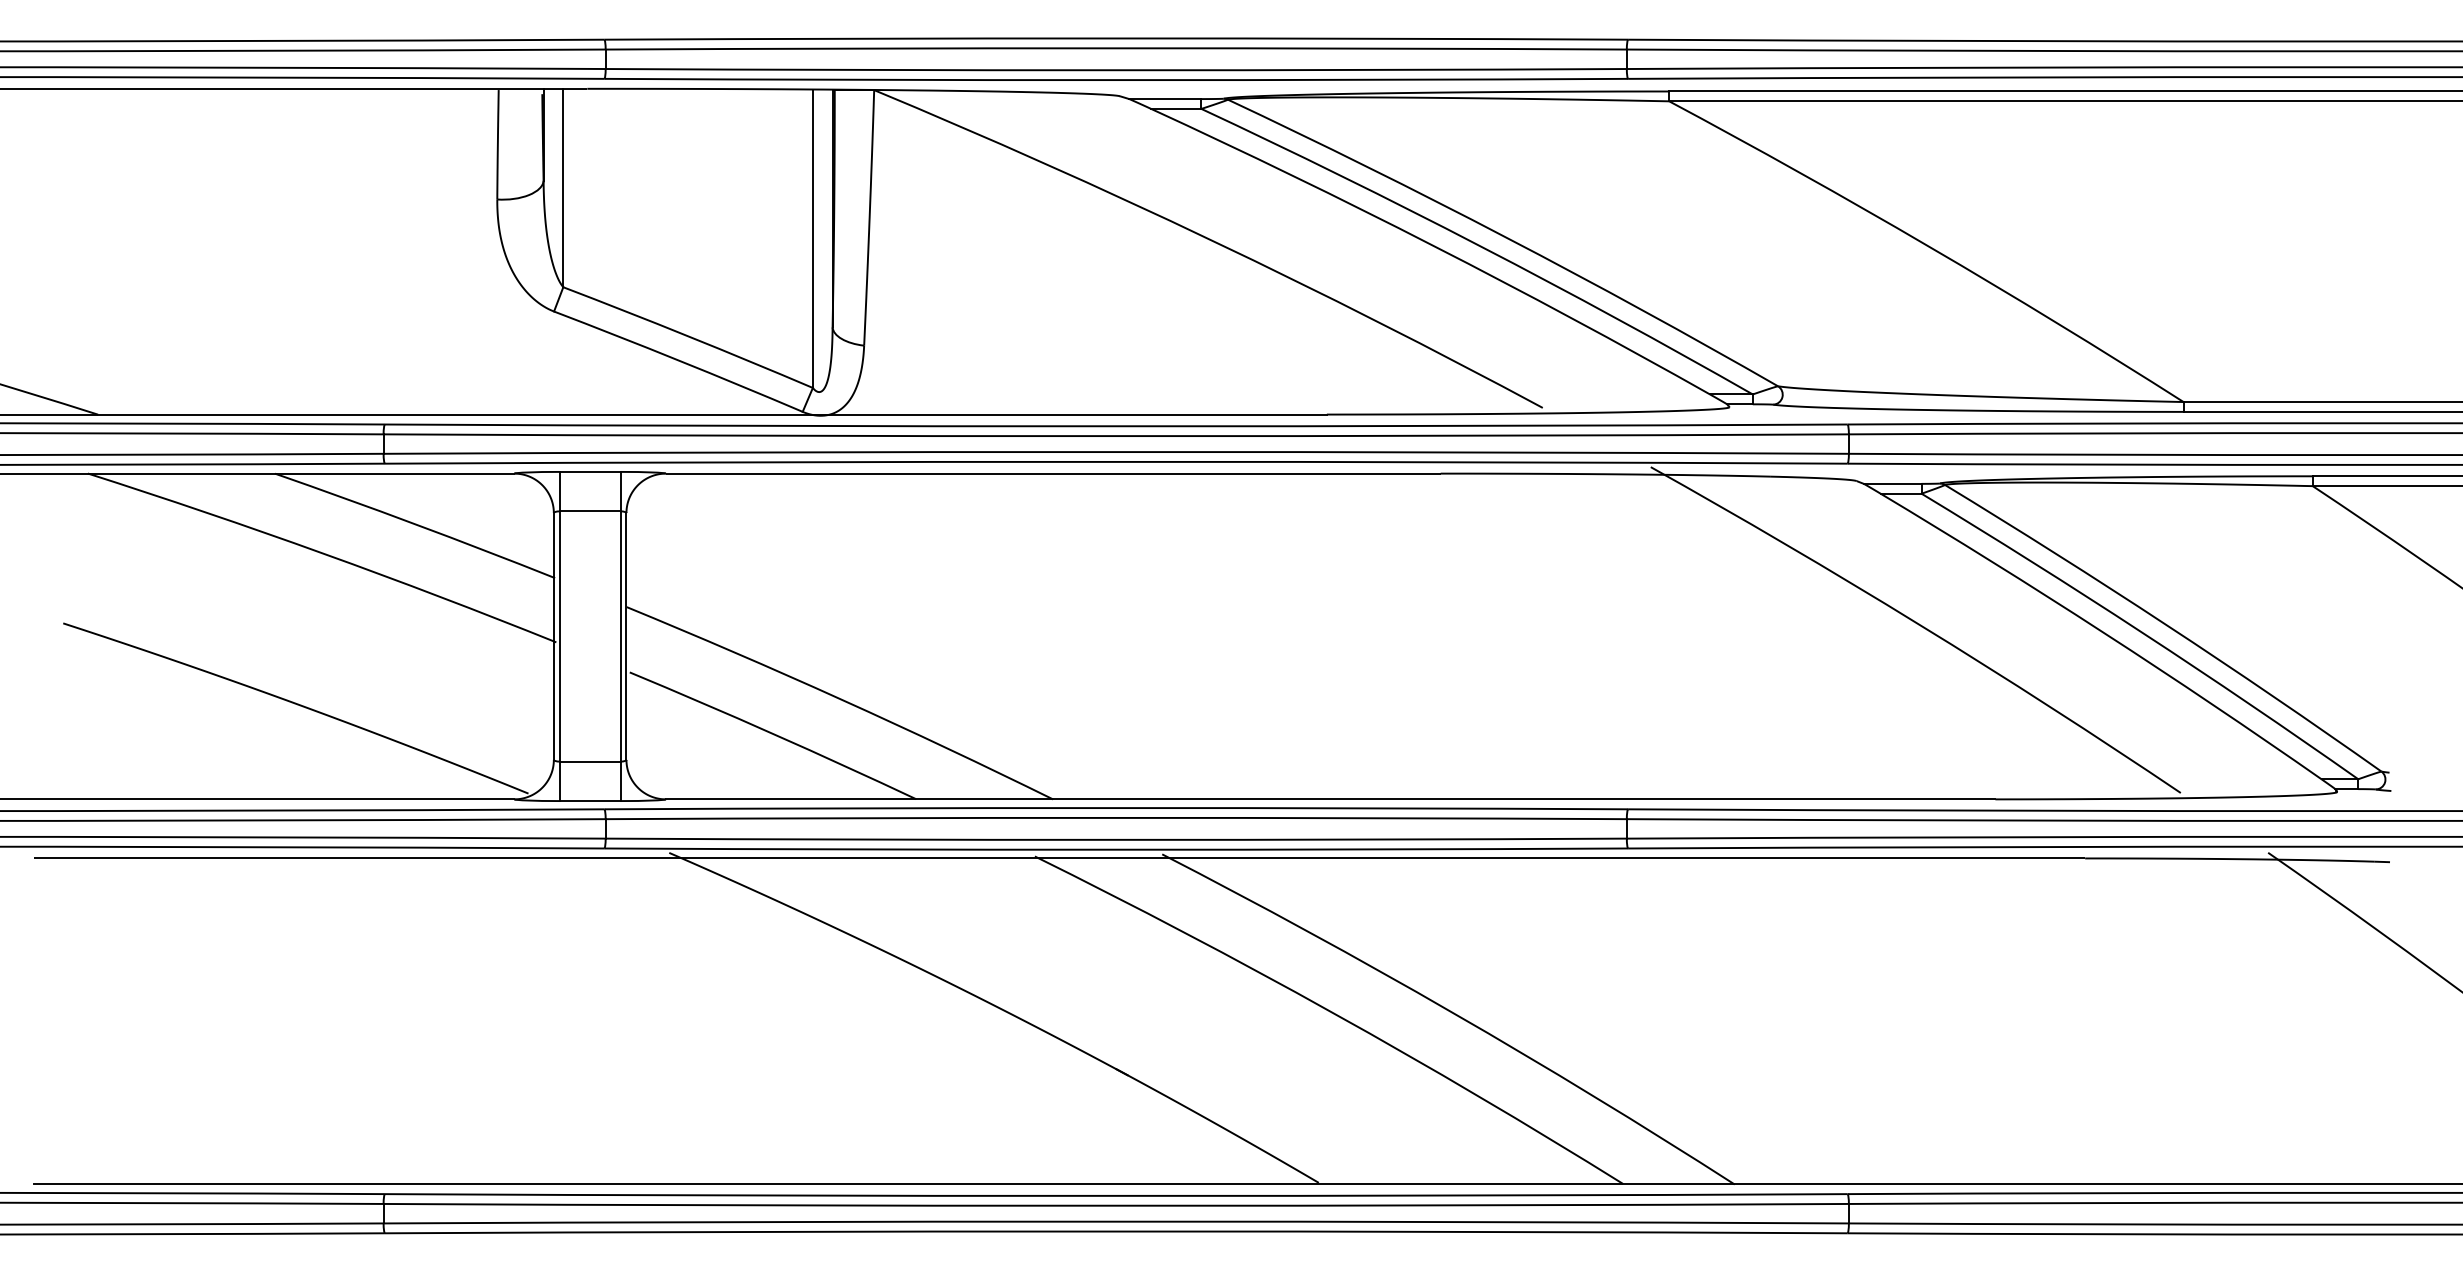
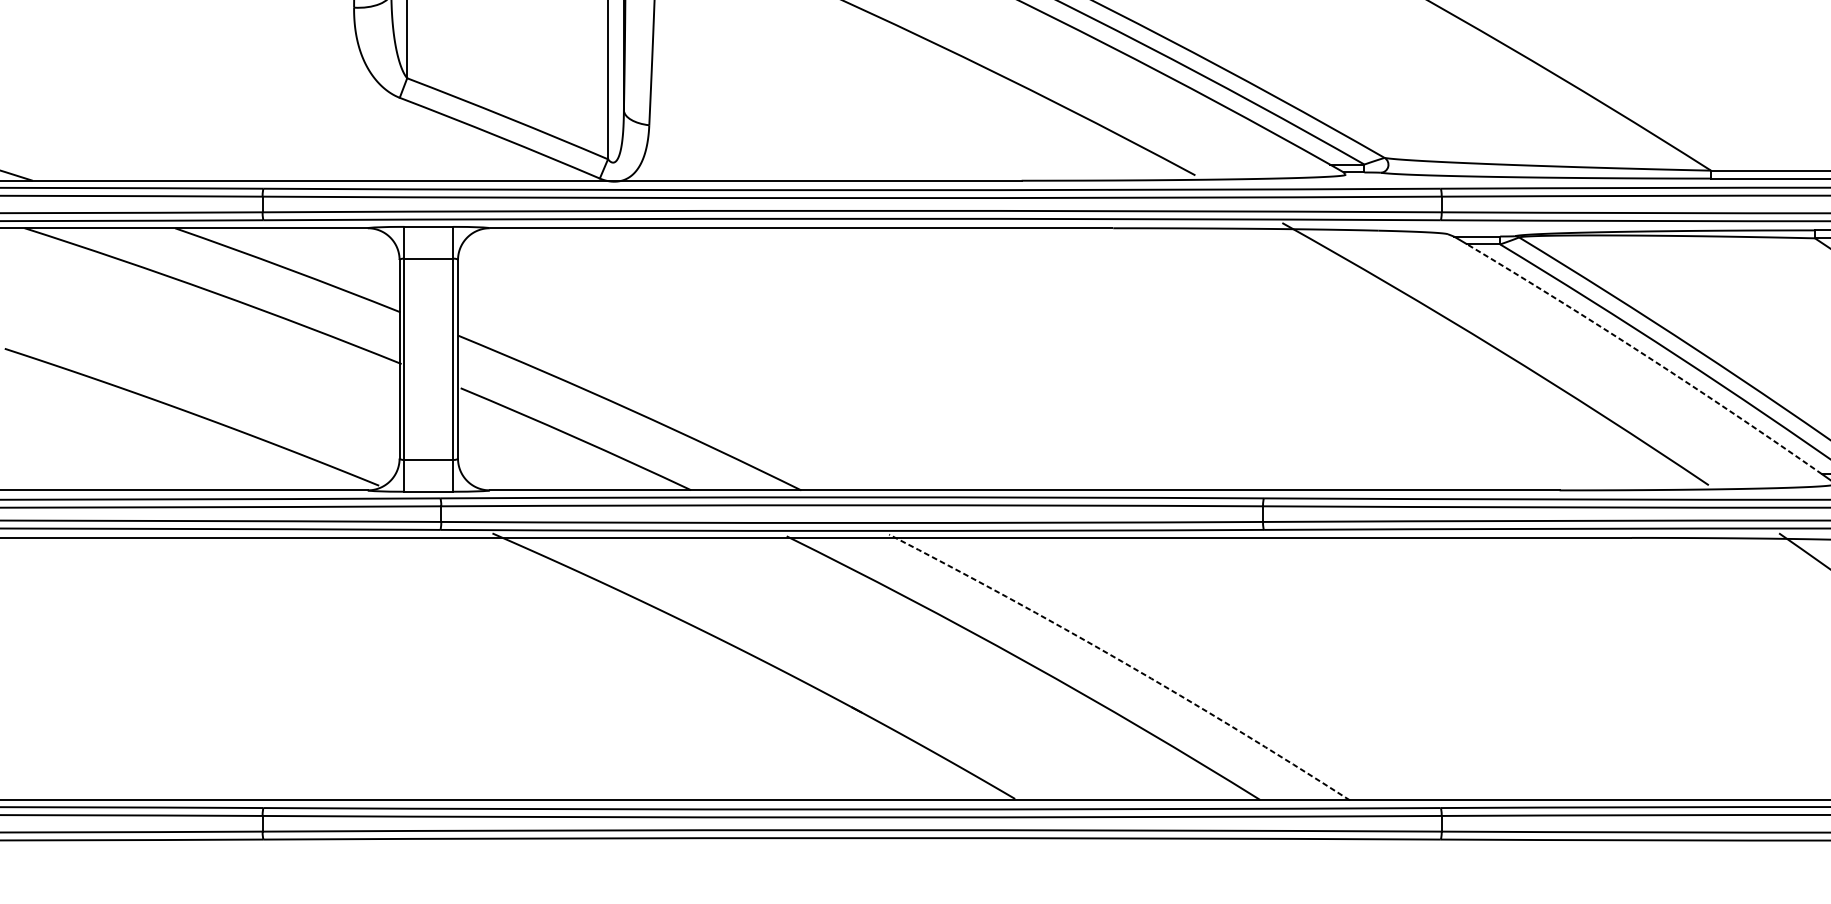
arc: (2103, 632) -> (1646, 356), solid -> dashed
arc: (1452, 1012) -> (1122, 661), solid -> dashed

